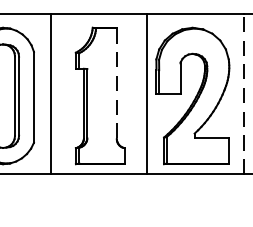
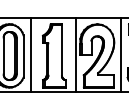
line: (115, 84) -> (61, 50), dashed -> solid
line: (242, 92) -> (120, 54), dashed -> solid

